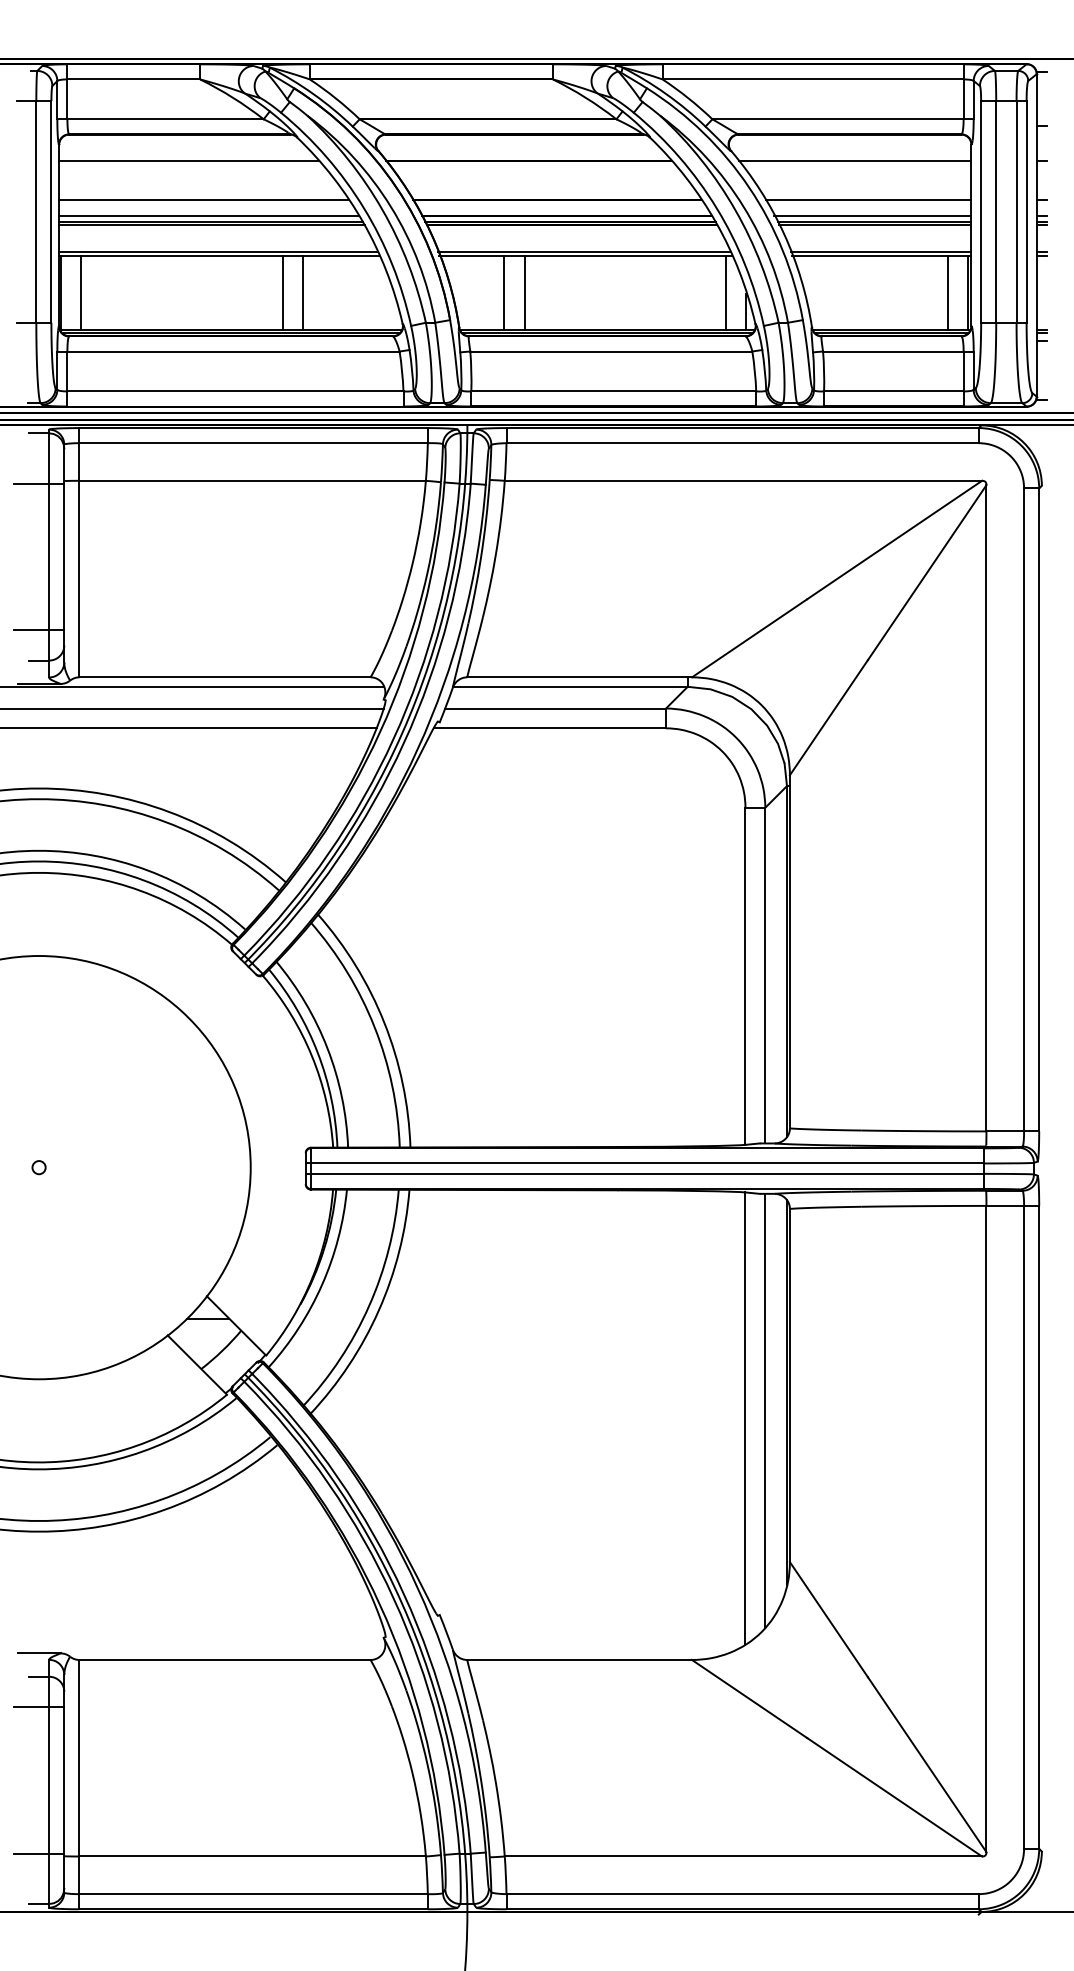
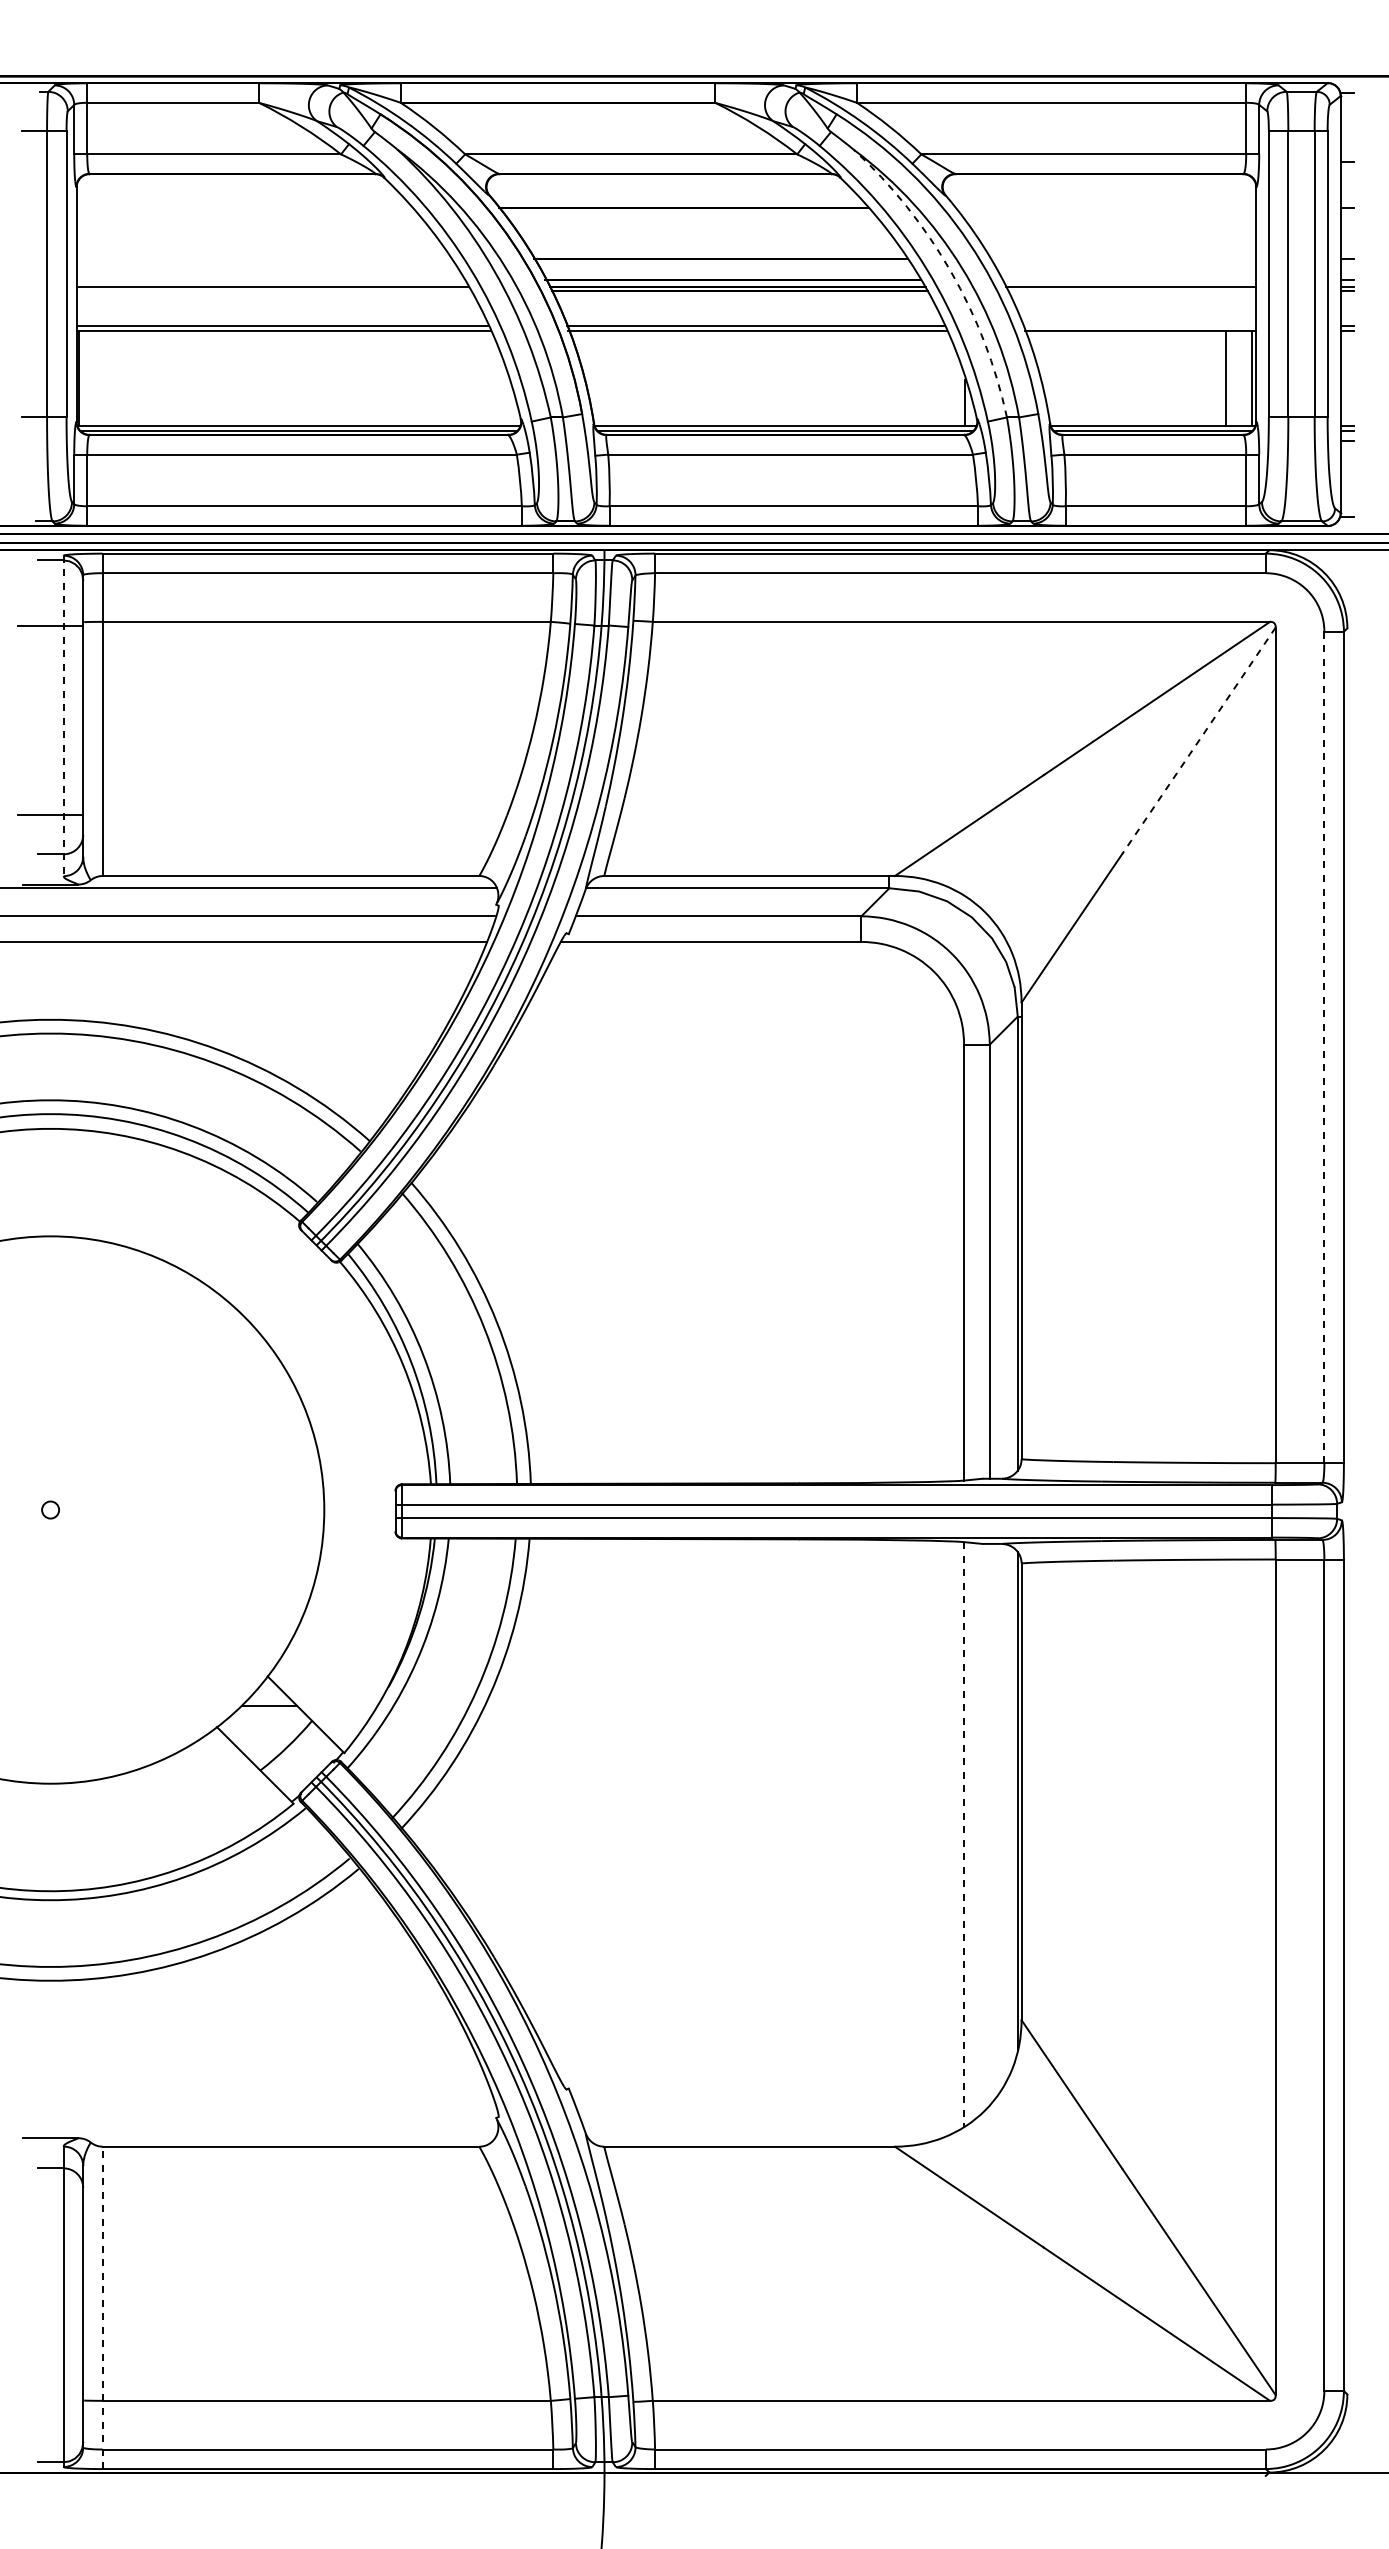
line: (188, 161) -> (243, 208), removed
line: (854, 161) -> (1105, 208), removed
line: (203, 199) -> (263, 258), removed
line: (868, 199) -> (1123, 258), removed
arc: (734, 209) -> (950, 271), solid -> dashed
line: (209, 216) -> (270, 279), removed
line: (872, 216) -> (1128, 279), removed
line: (211, 225) -> (273, 291), removed
line: (874, 225) -> (1131, 291), removed
line: (881, 251) -> (1139, 325), removed
line: (80, 292) -> (104, 378), removed
line: (282, 292) -> (365, 378), removed
line: (302, 292) -> (391, 378), removed
line: (504, 292) -> (652, 378), removed
line: (524, 292) -> (678, 378), removed
line: (726, 292) -> (939, 378), removed
line: (49, 553) -> (63, 716), solid -> dashed
line: (927, 572) -> (1199, 740), solid -> dashed
line: (1024, 809) -> (1324, 1047), solid -> dashed
line: (765, 1410) -> (989, 1823), removed
line: (745, 1419) -> (964, 1835), solid -> dashed
line: (38, 1706) -> (50, 2207), removed
line: (79, 1784) -> (102, 2307), solid -> dashed
line: (38, 1853) -> (50, 2397), removed

